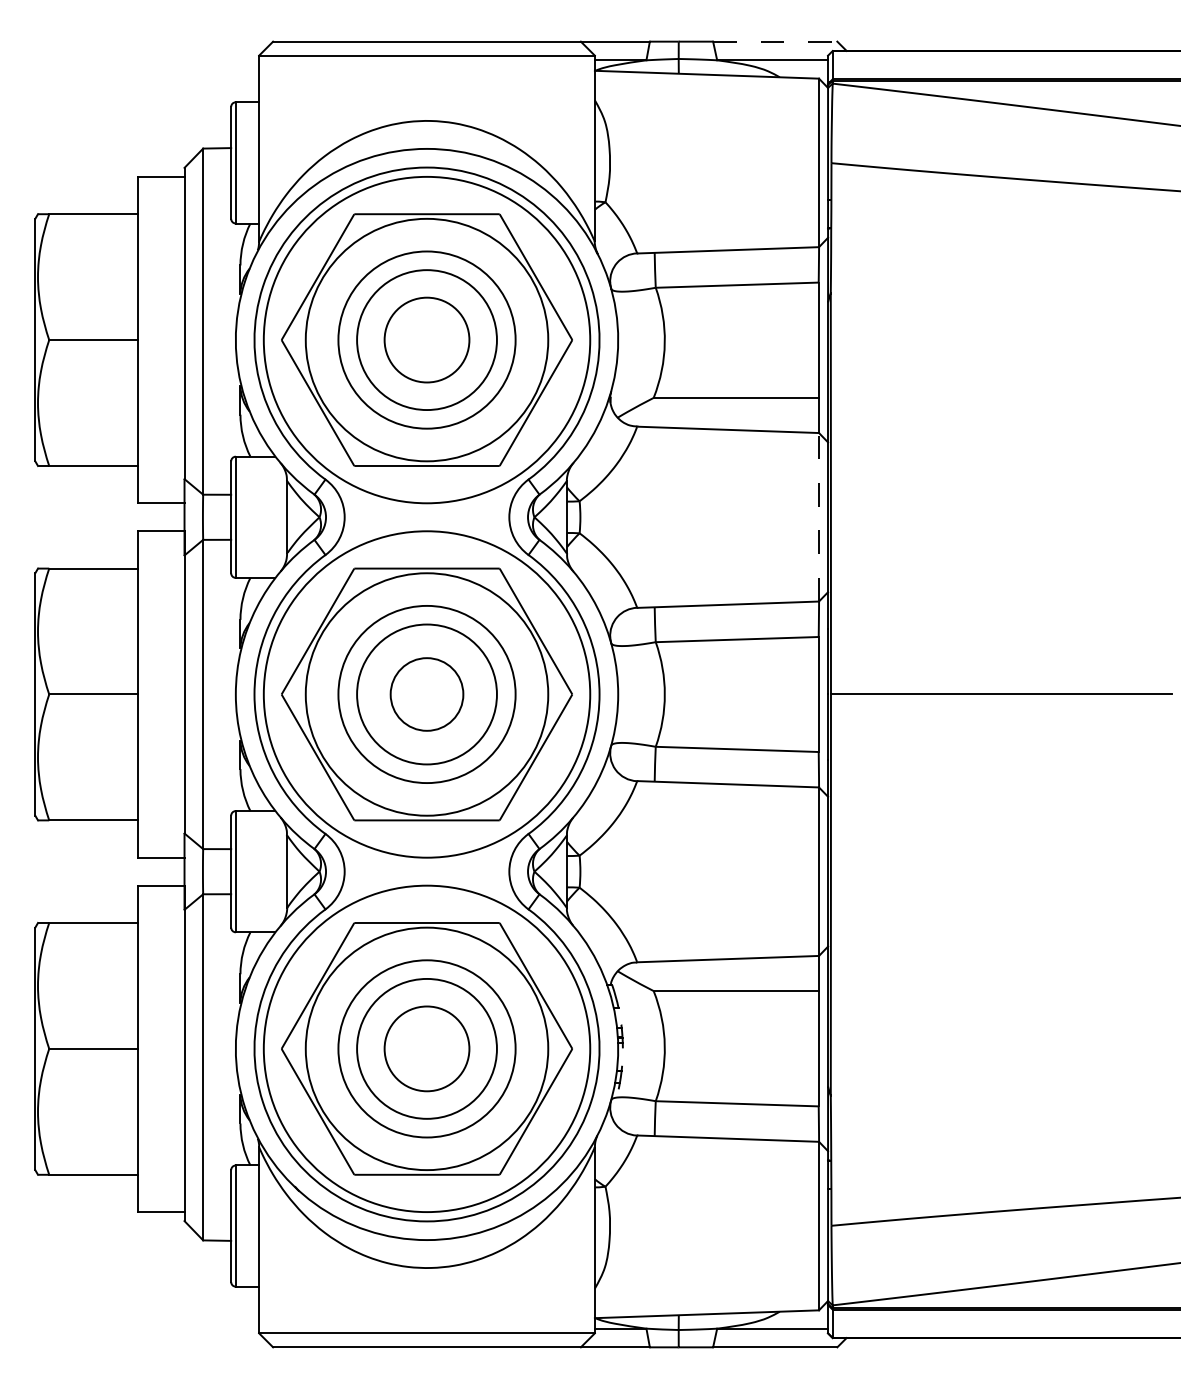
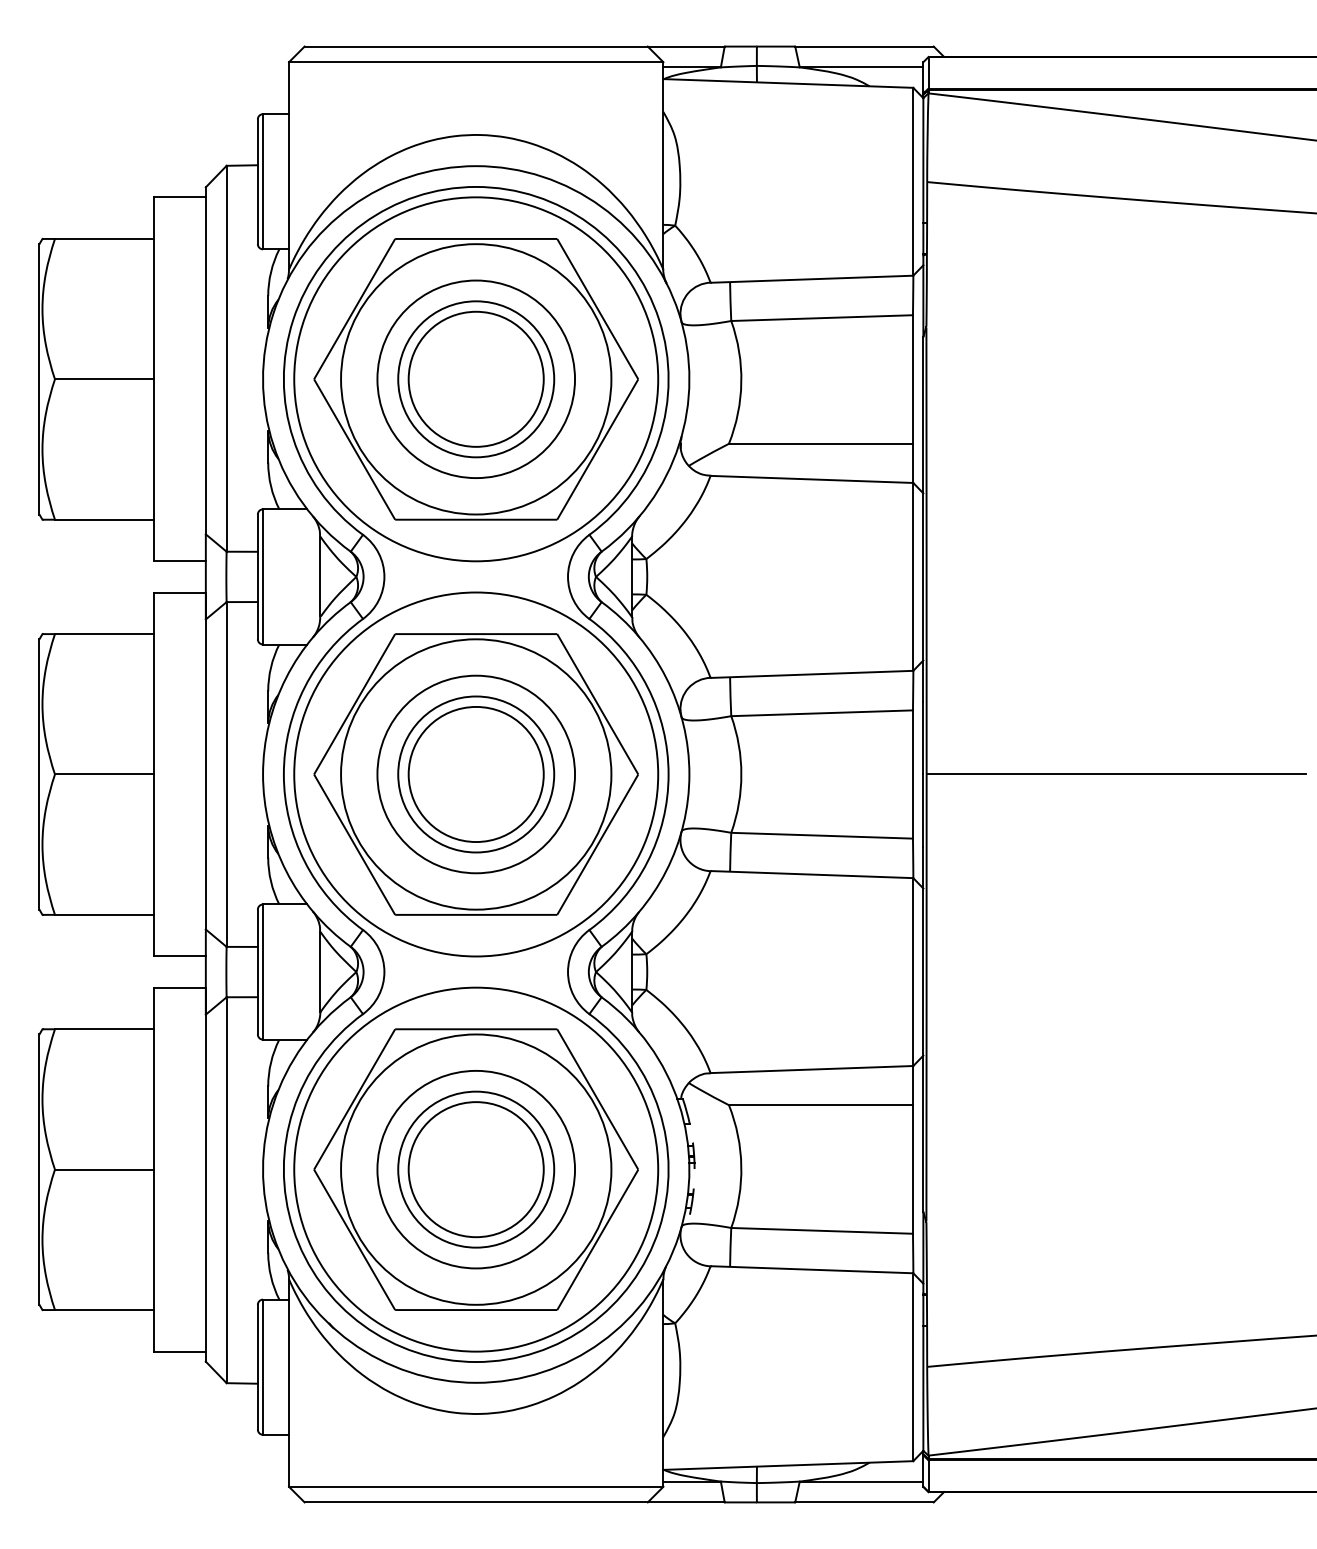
line: (775, 41) -> (864, 46), dashed -> solid
circle: (426, 339) -> (475, 378), size x1.43
line: (819, 516) -> (913, 576), dashed -> solid
circle: (426, 694) -> (475, 774), size x1.67
circle: (426, 1048) -> (475, 1169), size x1.43

